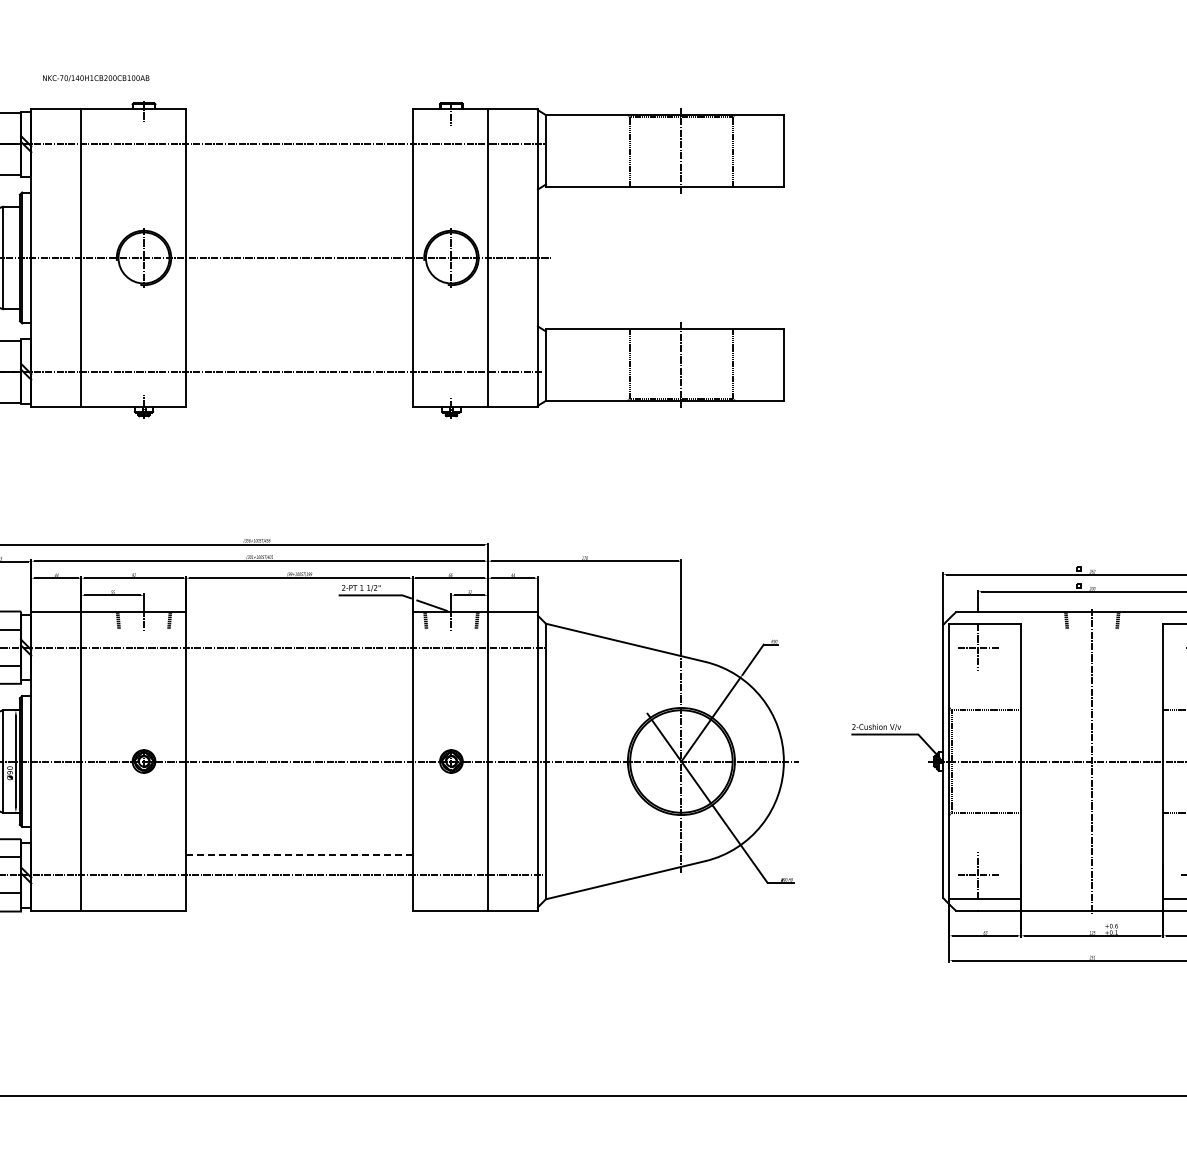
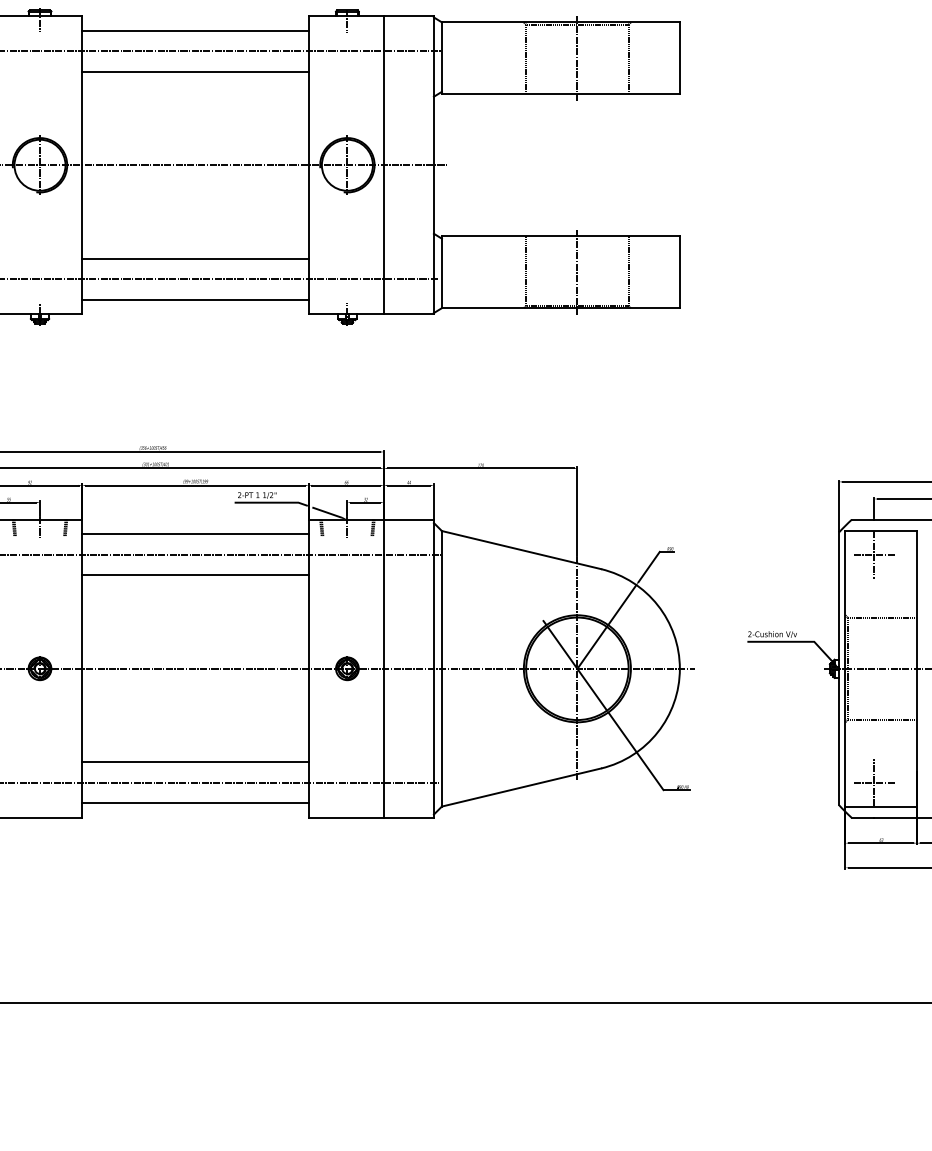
line: (299, 123) -> (195, 30), added
line: (299, 164) -> (195, 71), added
line: (299, 351) -> (195, 258), added
line: (299, 392) -> (195, 299), added
line: (299, 627) -> (195, 534), added
line: (299, 668) -> (195, 575), added
line: (299, 854) -> (195, 761), dashed -> solid
line: (299, 895) -> (195, 802), added

